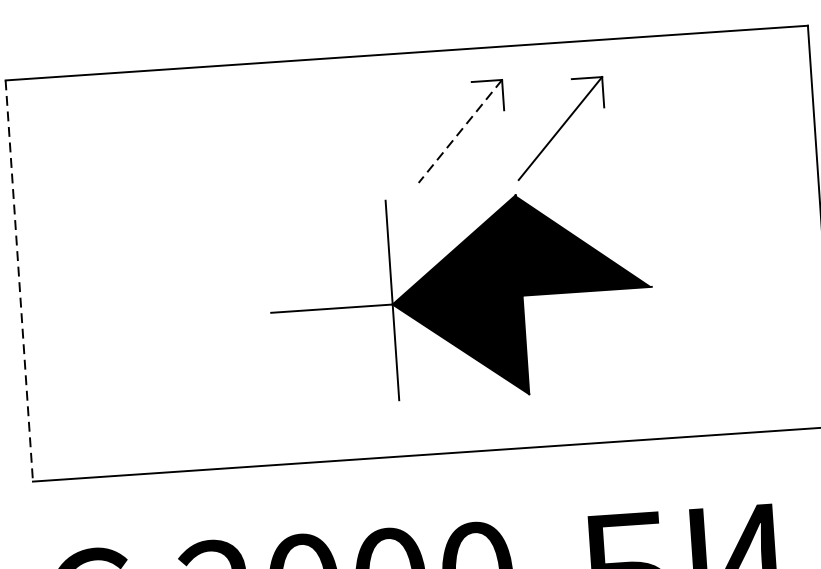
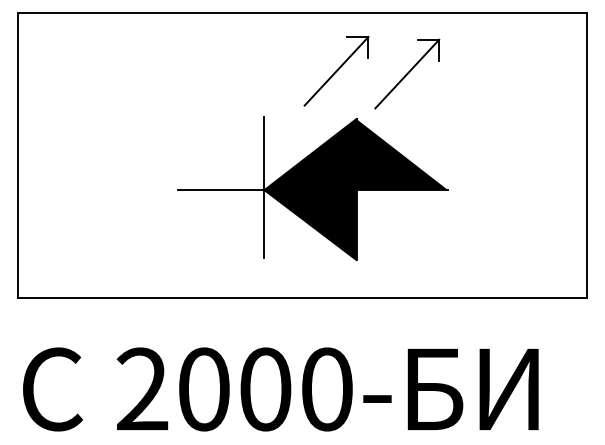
line: (460, 131) -> (336, 71), dashed -> solid
line: (19, 282) -> (18, 156), dashed -> solid
part: (460, 297) -> (312, 188), moved

